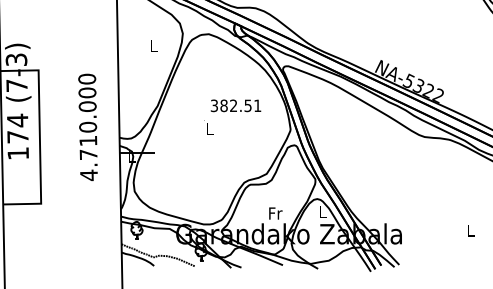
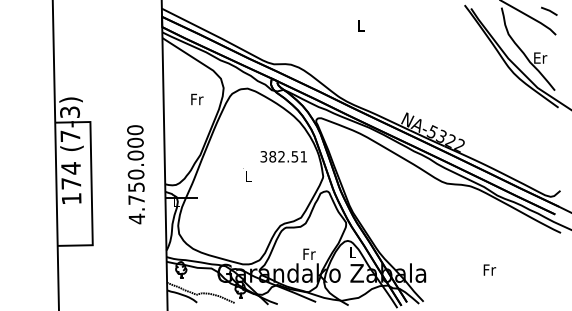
text: (154, 45) -> (197, 99), L -> Fr
text: (235, 105) -> (283, 156), moved
text: (88, 140) -> (136, 186), 4.710.000 -> 4.750.000
text: (470, 229) -> (489, 269), L -> Fr

